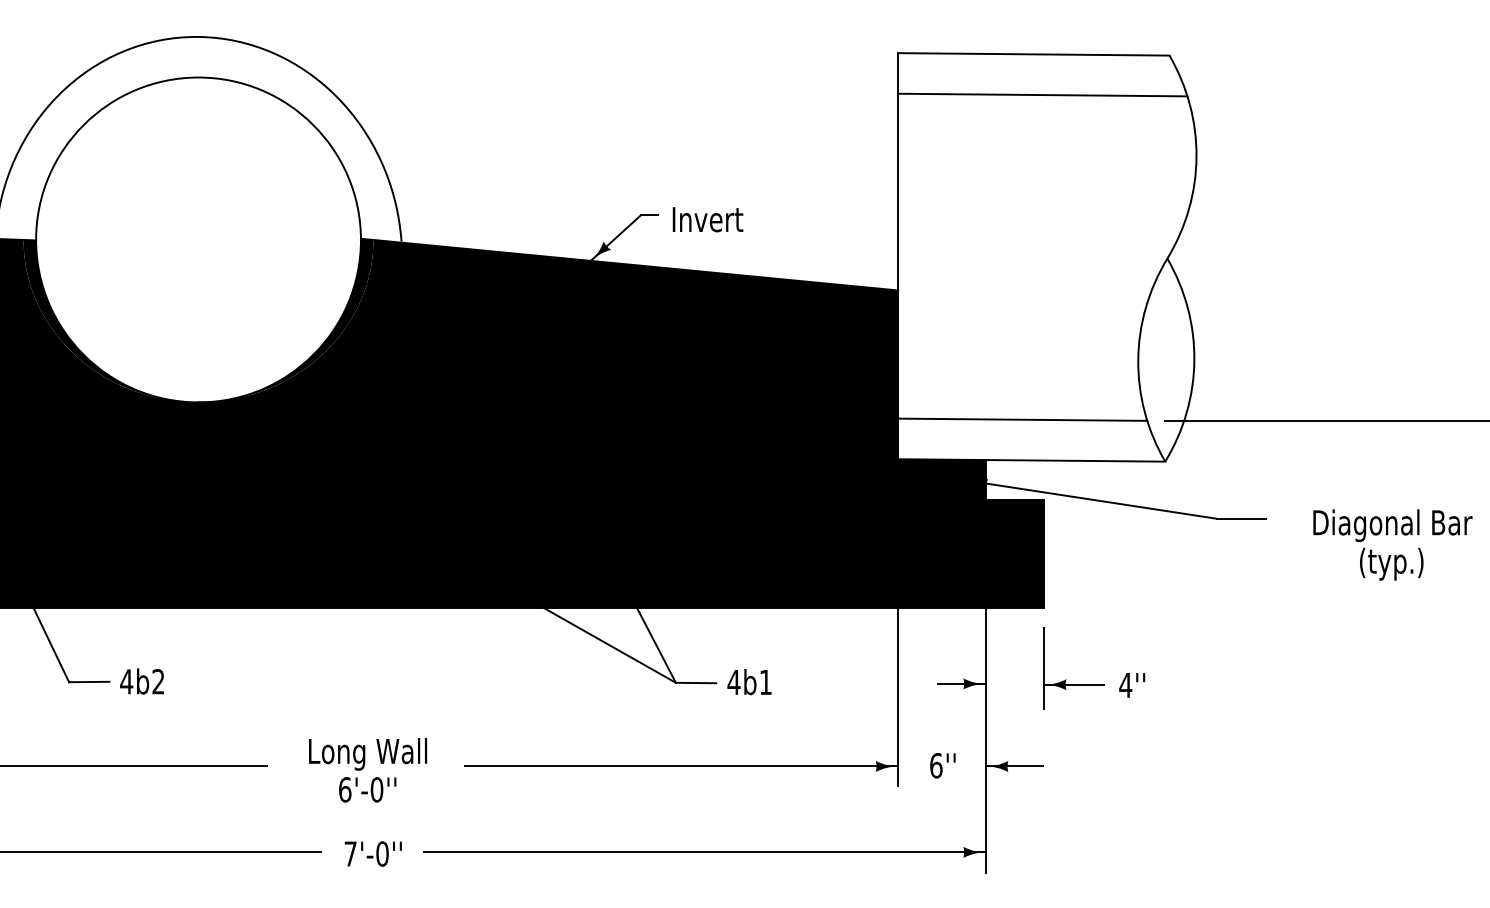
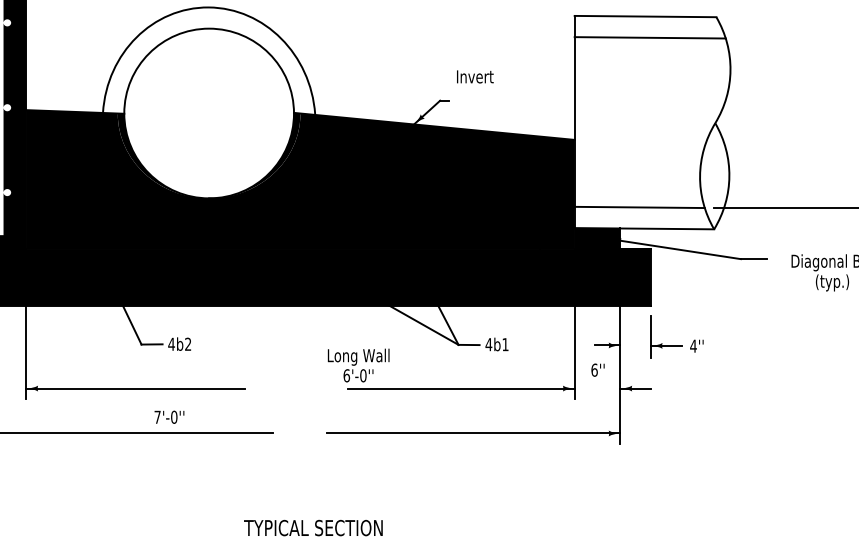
text: (708, 218) -> (475, 76), moved
text: (941, 764) -> (597, 369), moved
text: (367, 770) -> (358, 365), moved
text: (373, 852) -> (169, 416), moved

